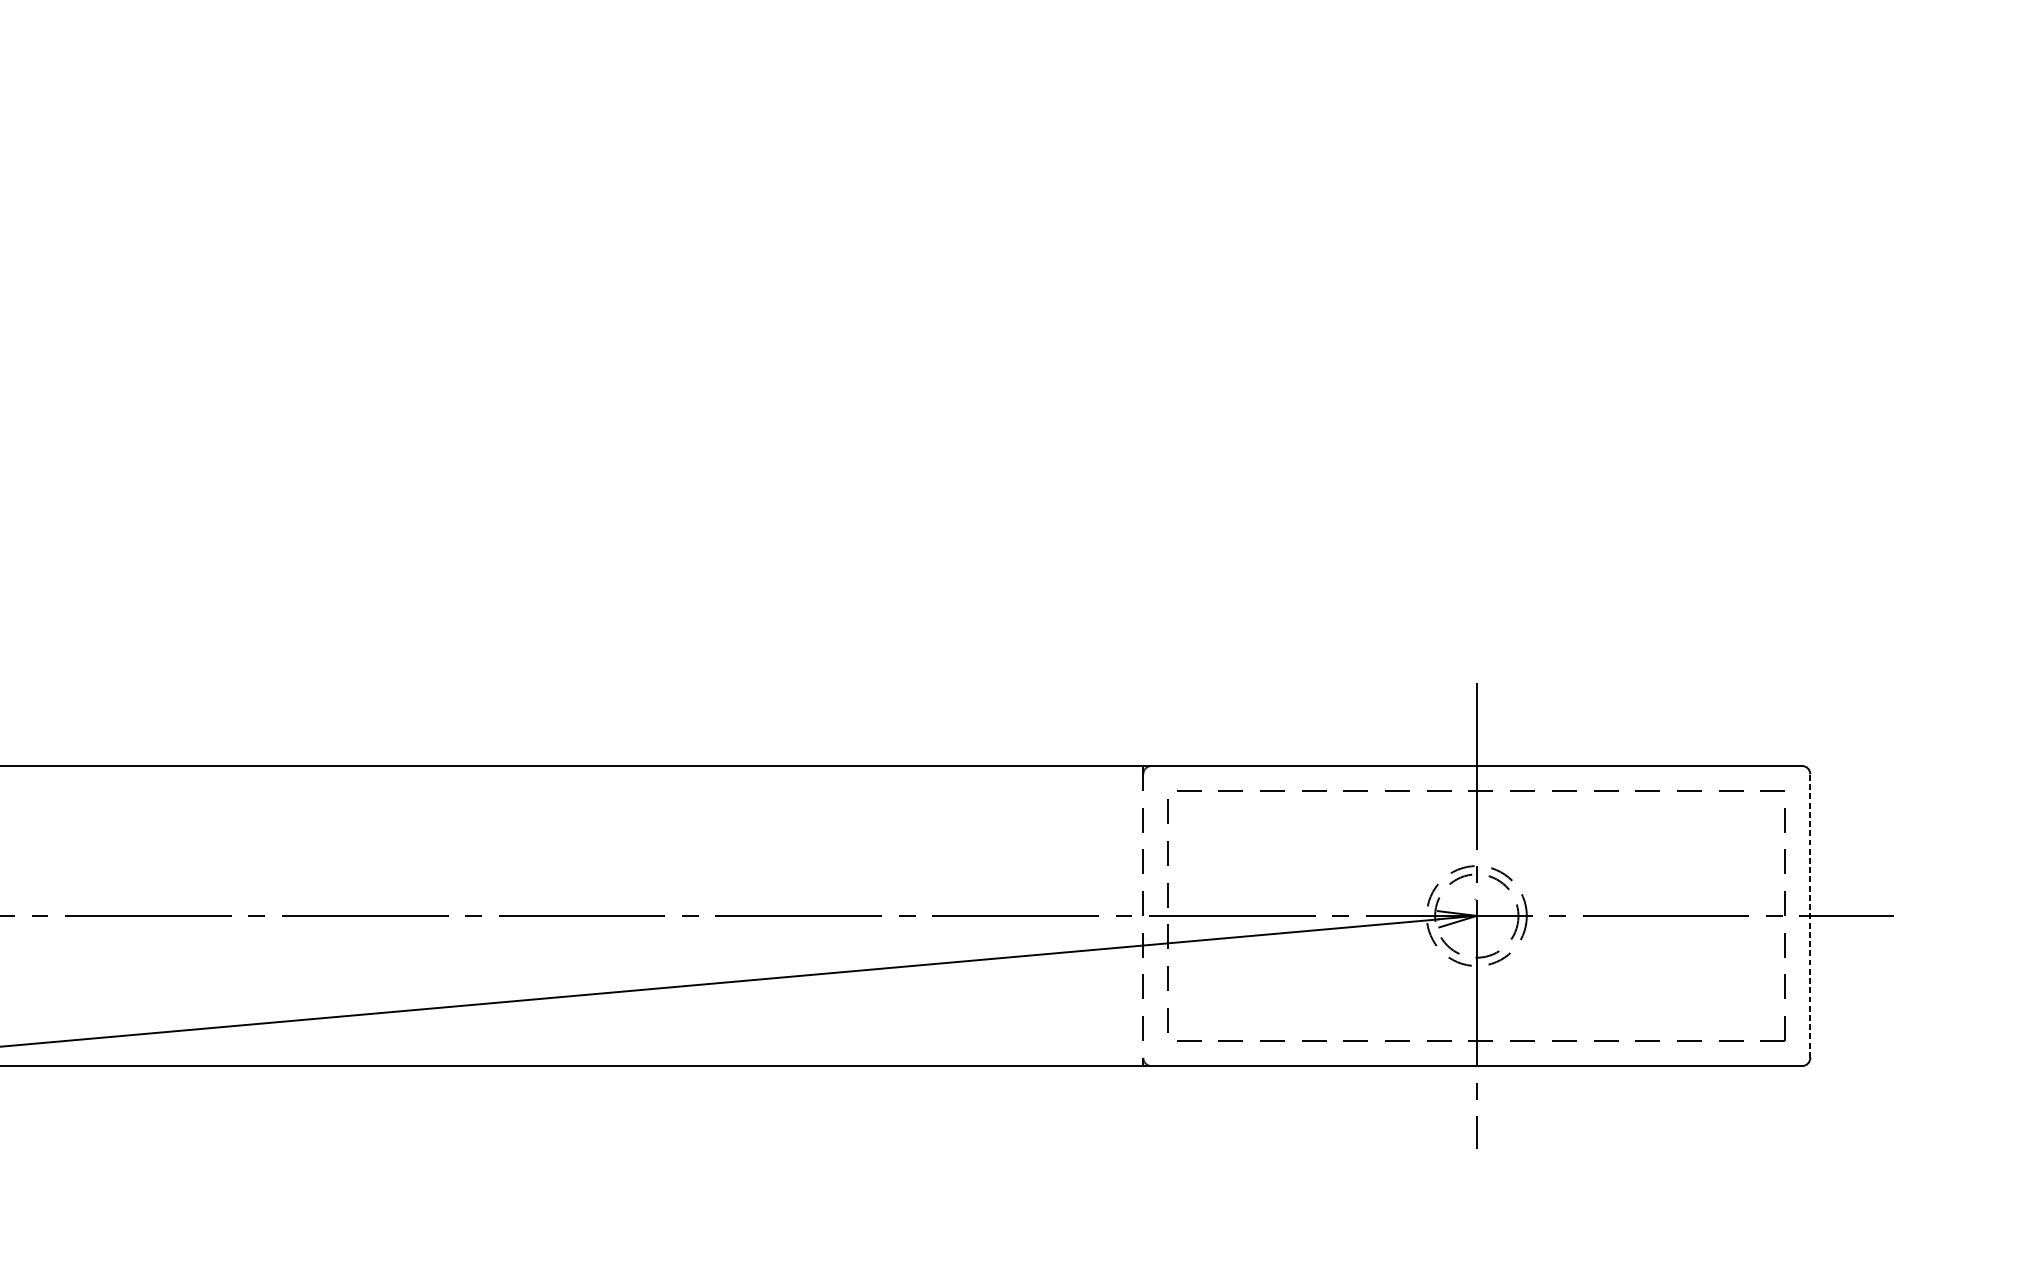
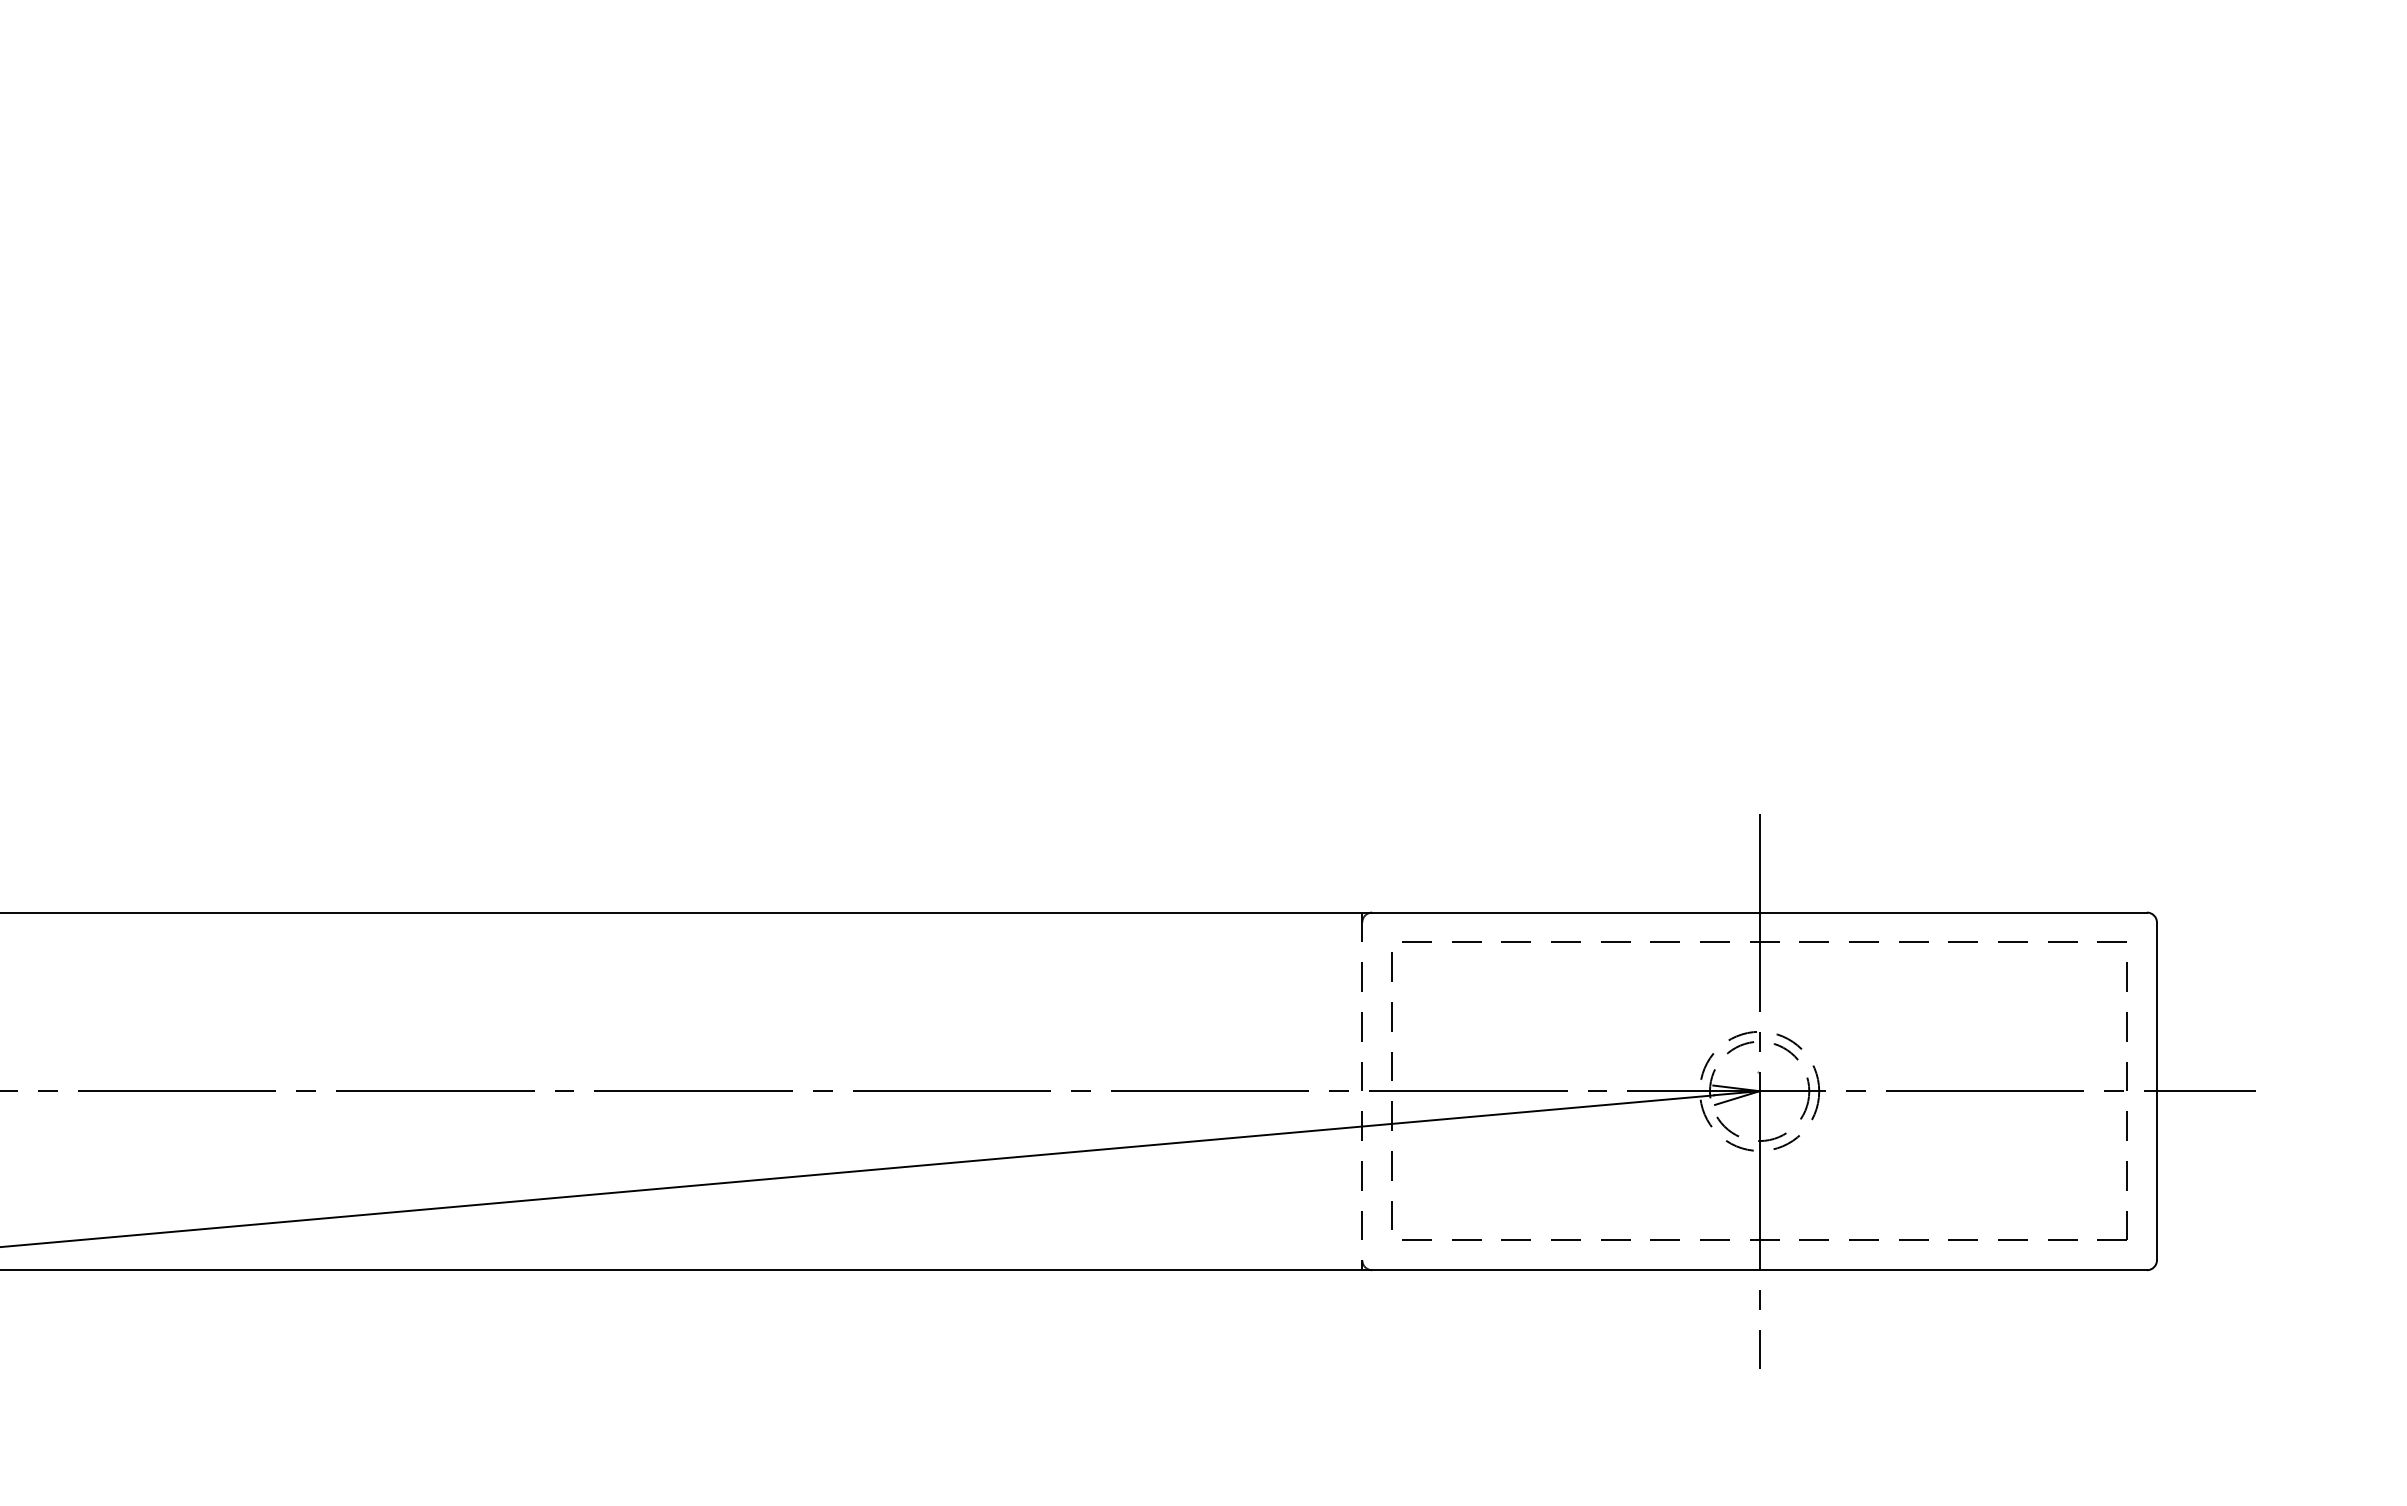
line: (1809, 916) -> (2156, 1091), dashed -> solid

